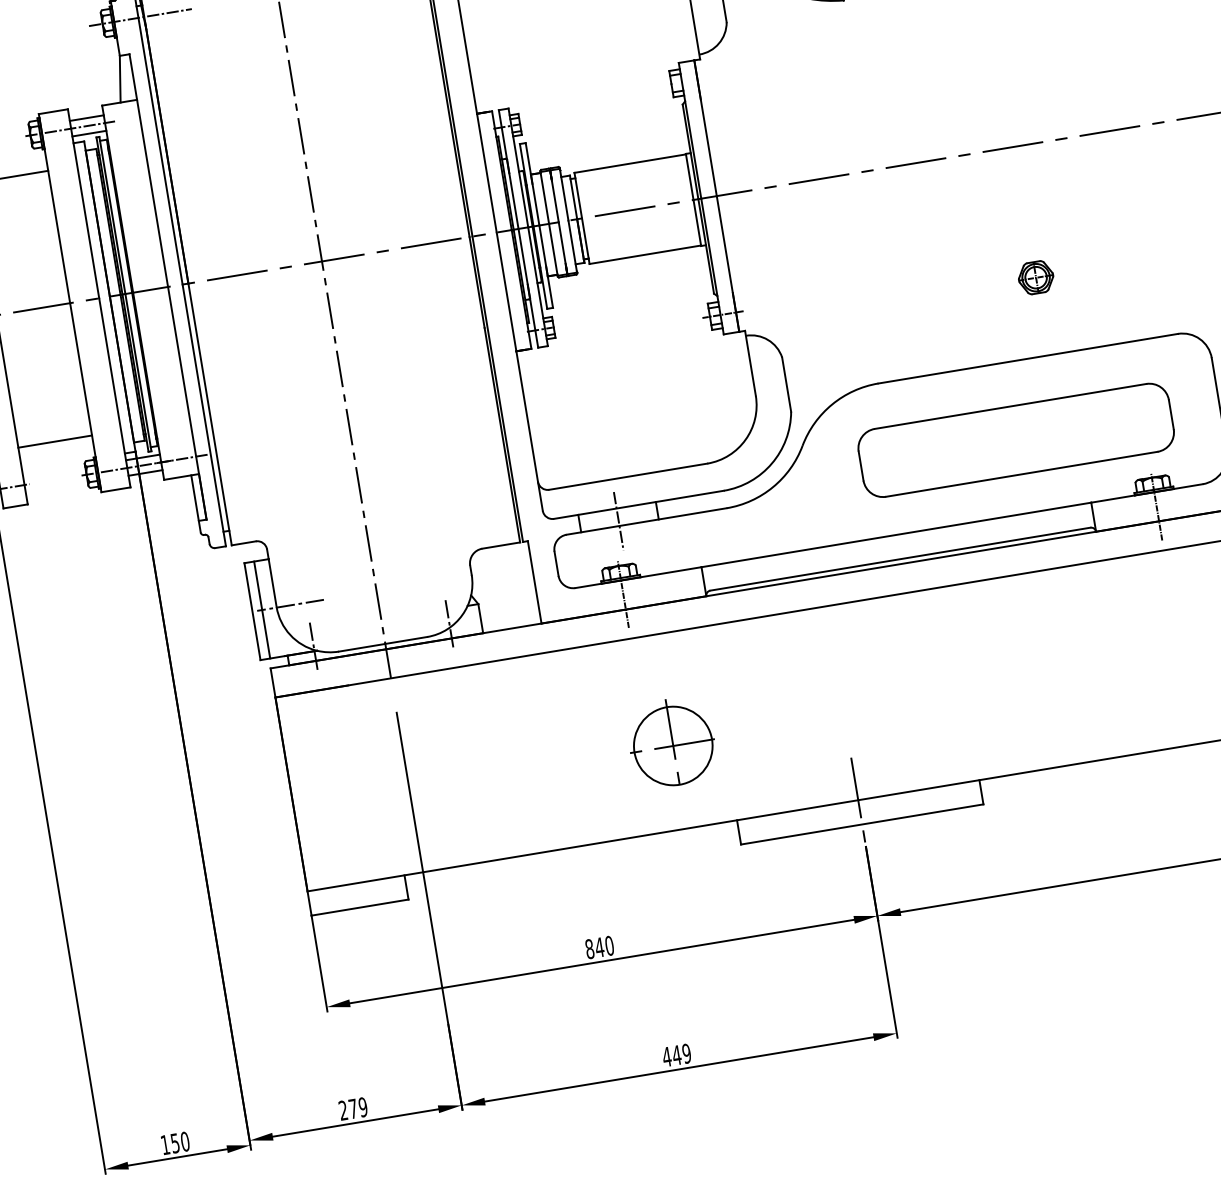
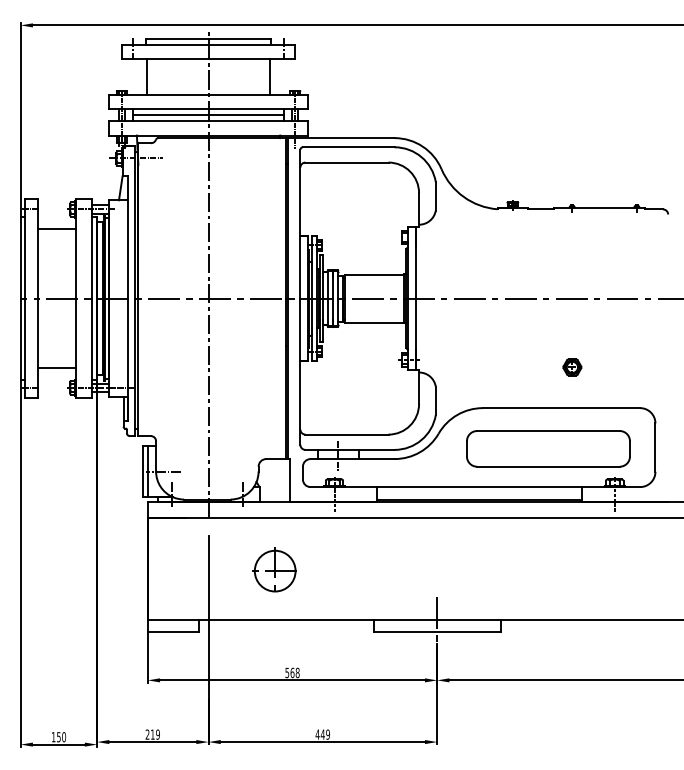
part: (671, 743) -> (274, 569), moved
text: (599, 946) -> (292, 672), 840 -> 568
text: (352, 1108) -> (152, 734), 279 -> 219

